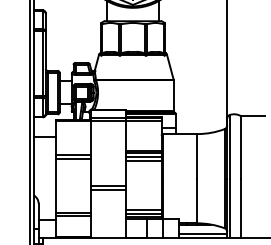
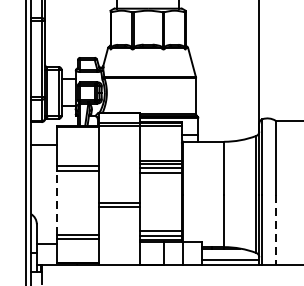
line: (55, 185) -> (56, 202), solid -> dashed
line: (241, 208) -> (276, 229), solid -> dashed

